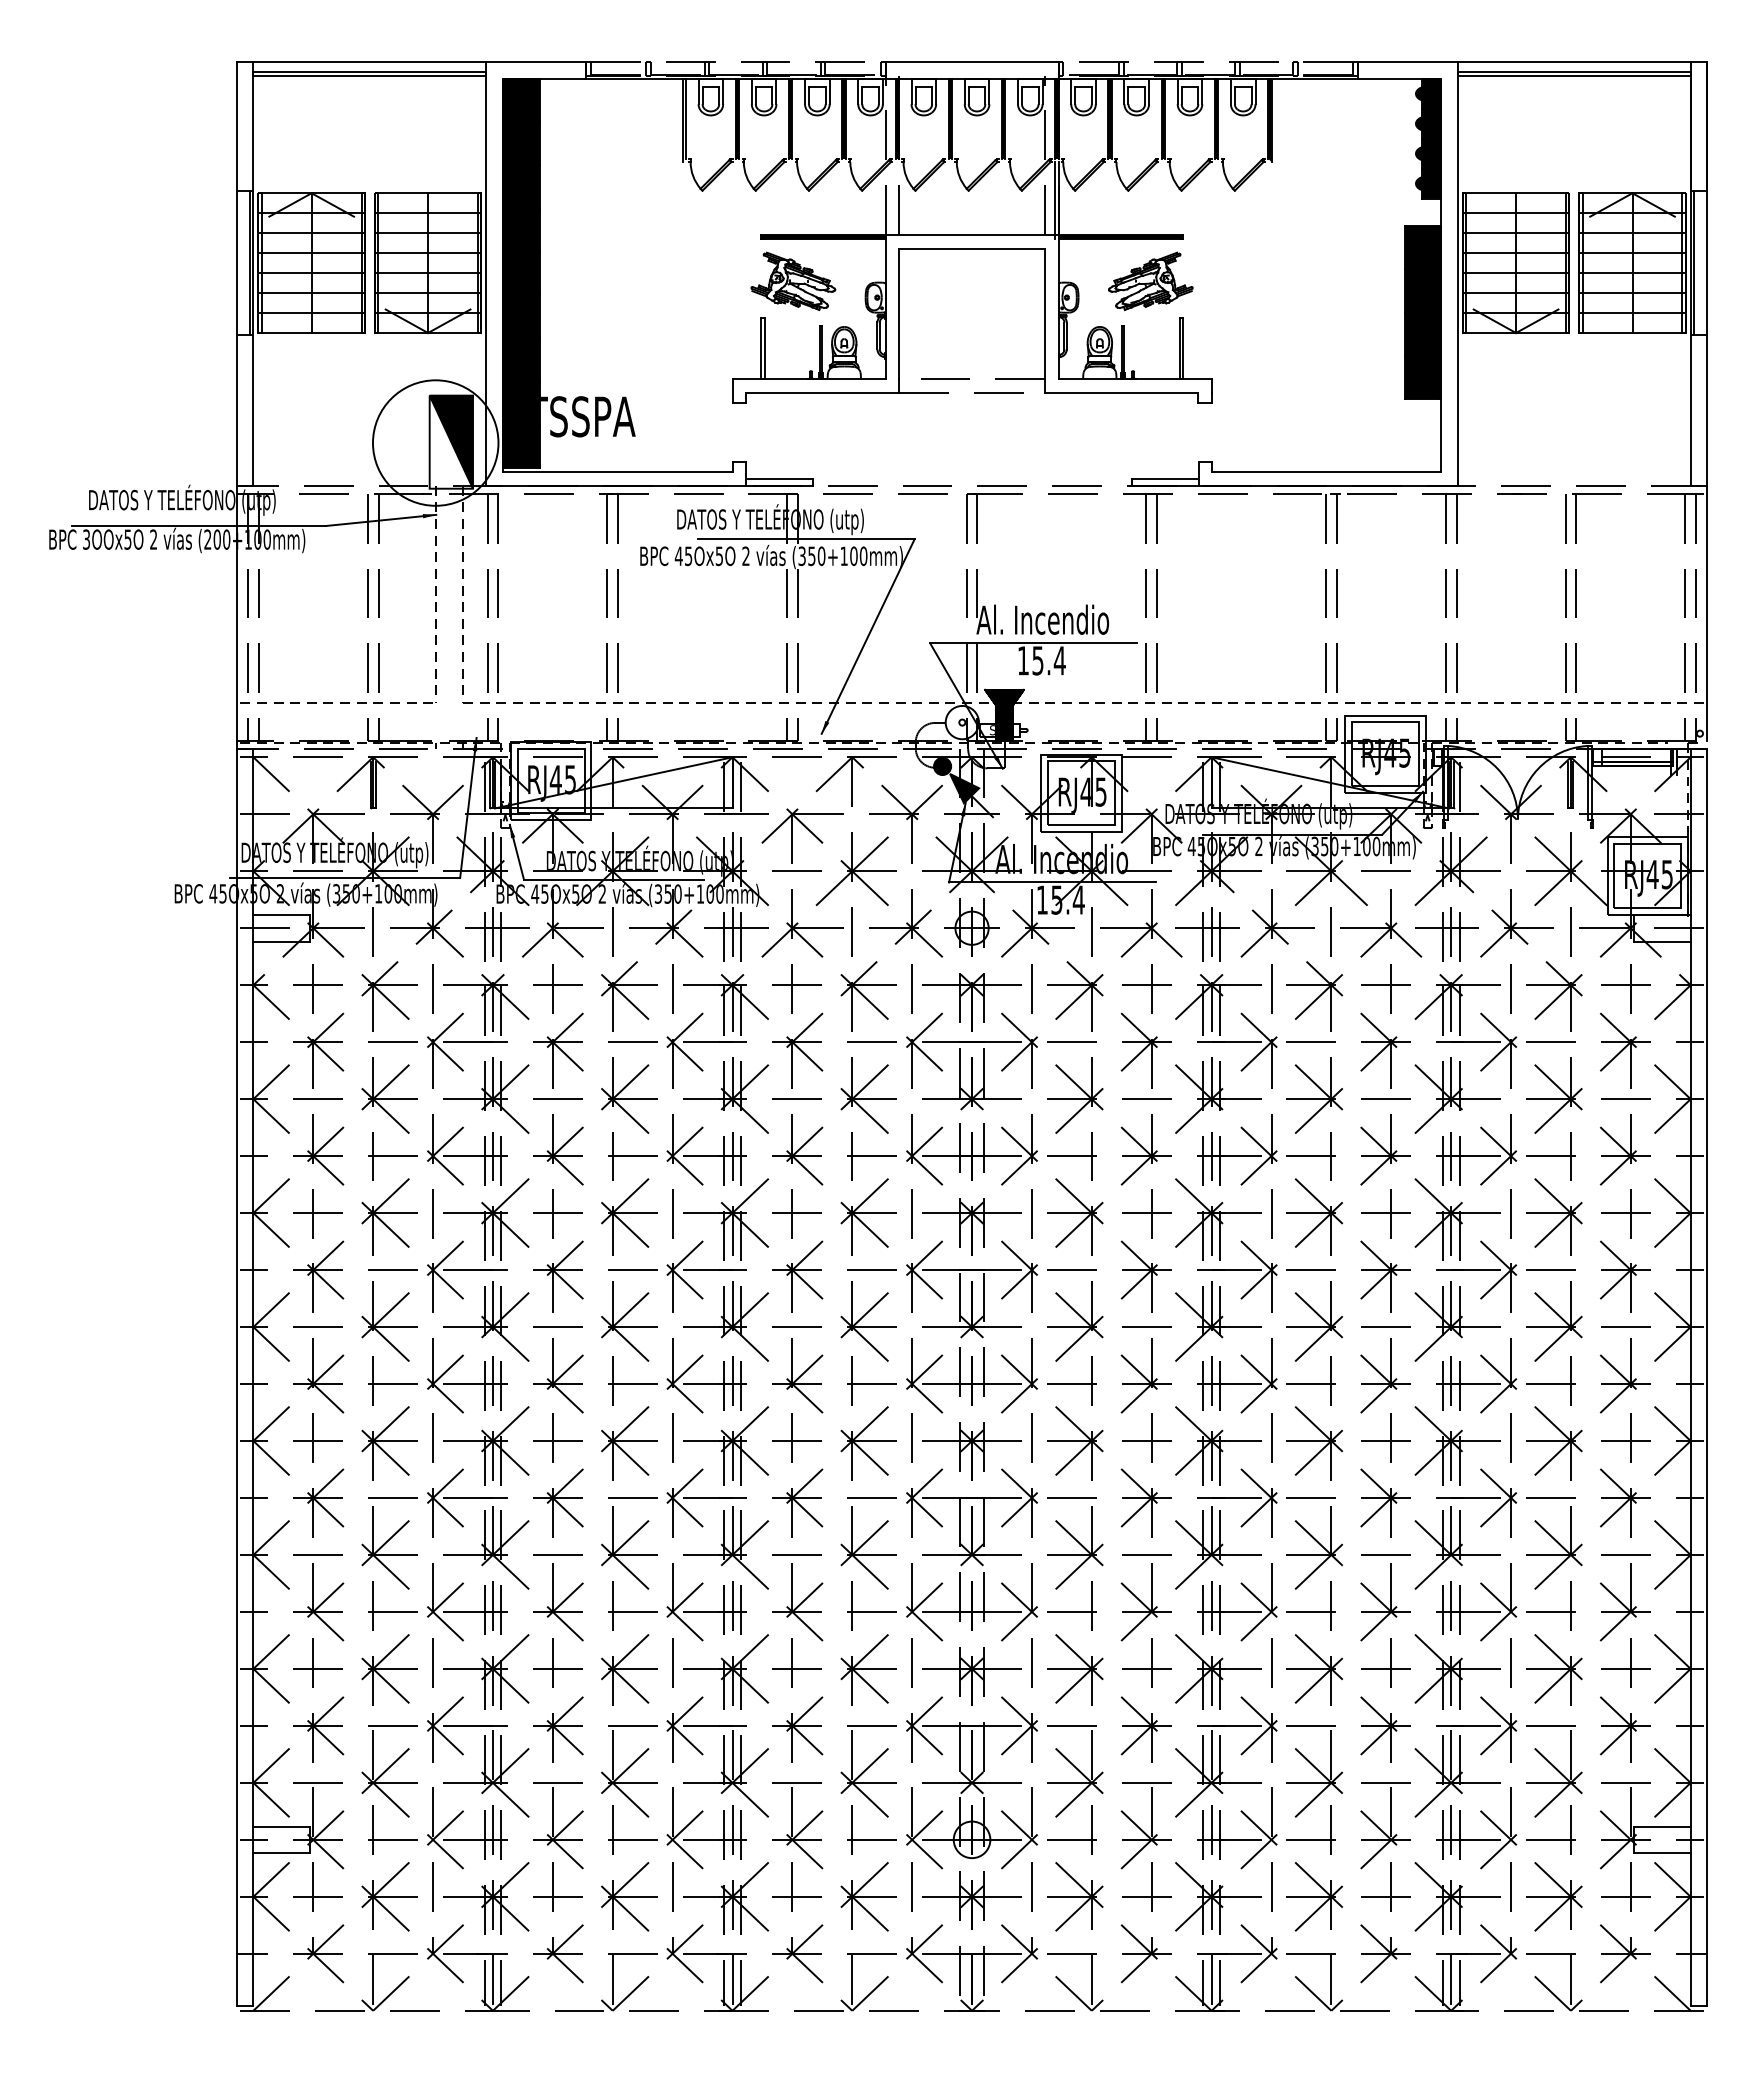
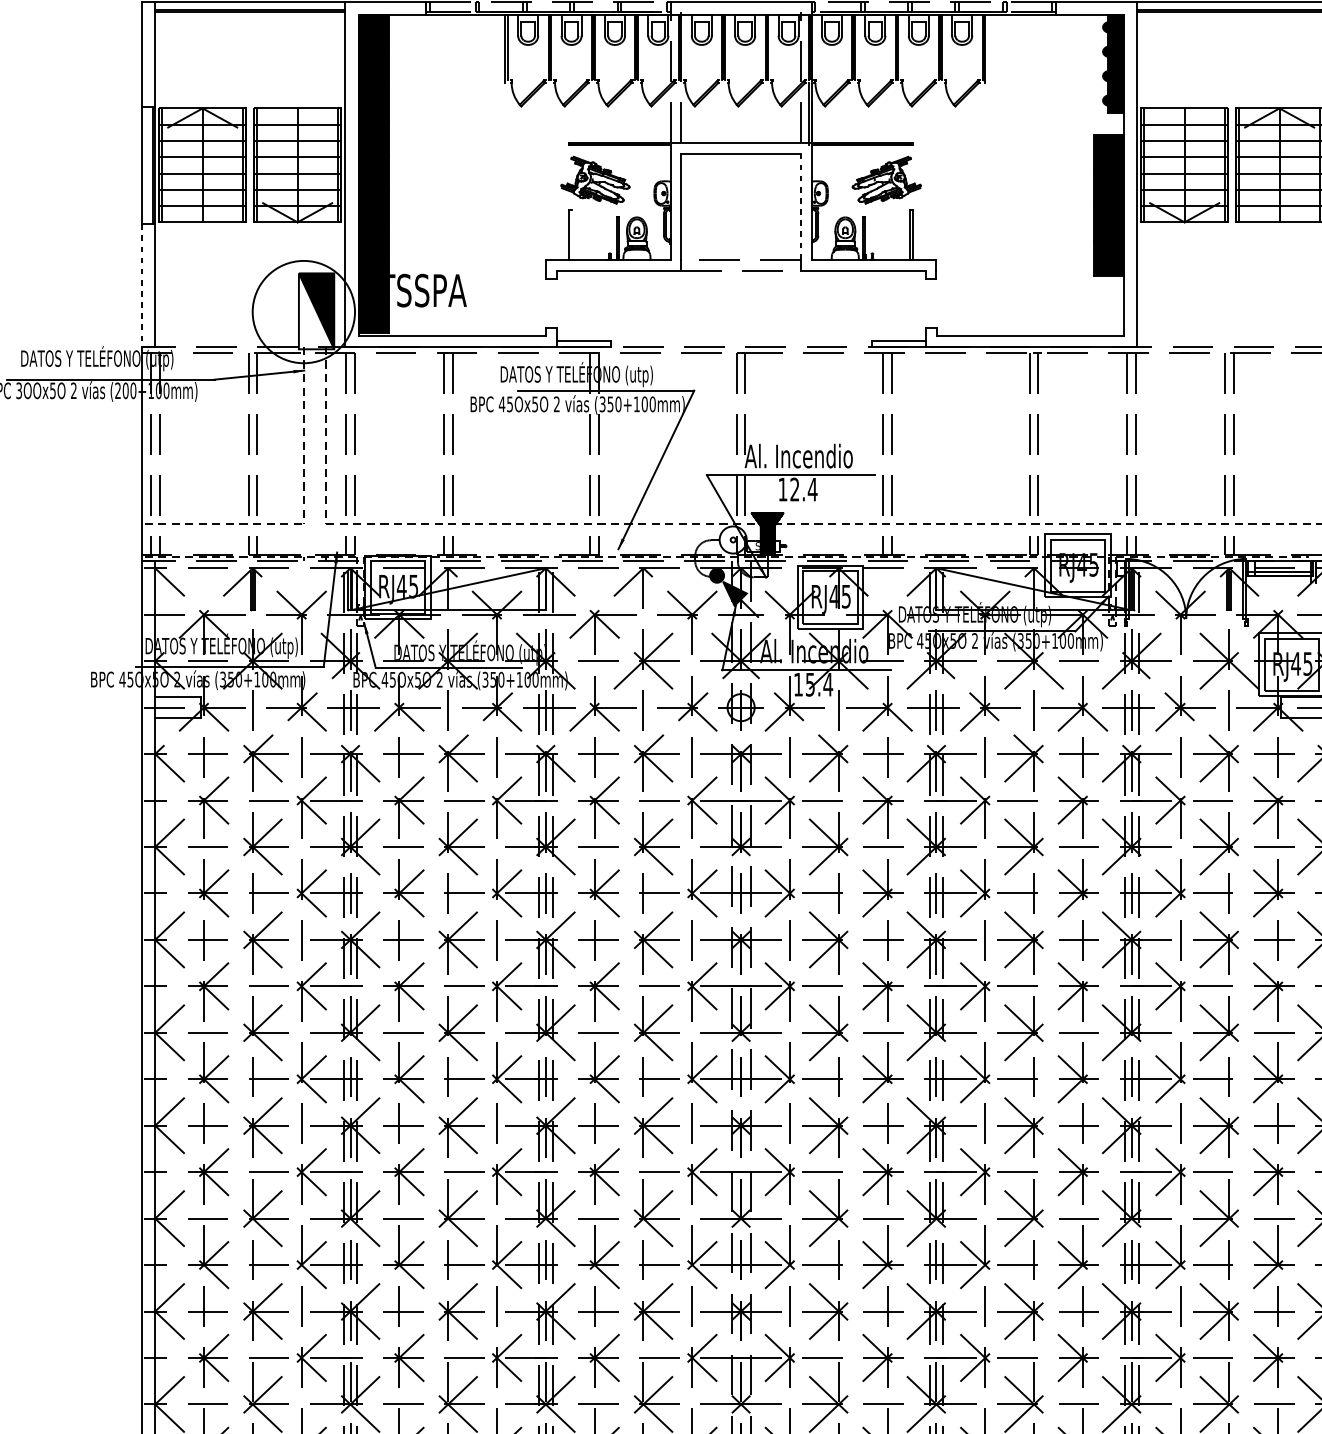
line: (1045, 314) -> (801, 207), solid -> dashed
line: (764, 348) -> (571, 234), removed
line: (236, 411) -> (141, 286), solid -> dashed
text: (1037, 660) -> (794, 489), 15.4 -> 12.4

